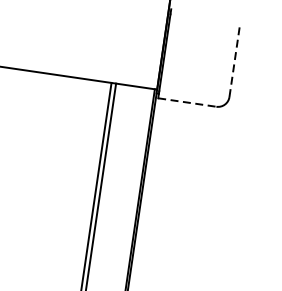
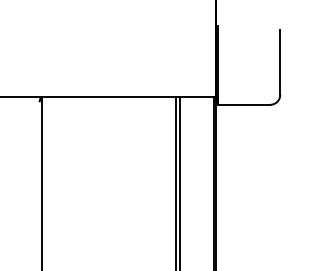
line: (234, 60) -> (280, 62), dashed -> solid
line: (187, 102) -> (244, 104), dashed -> solid

